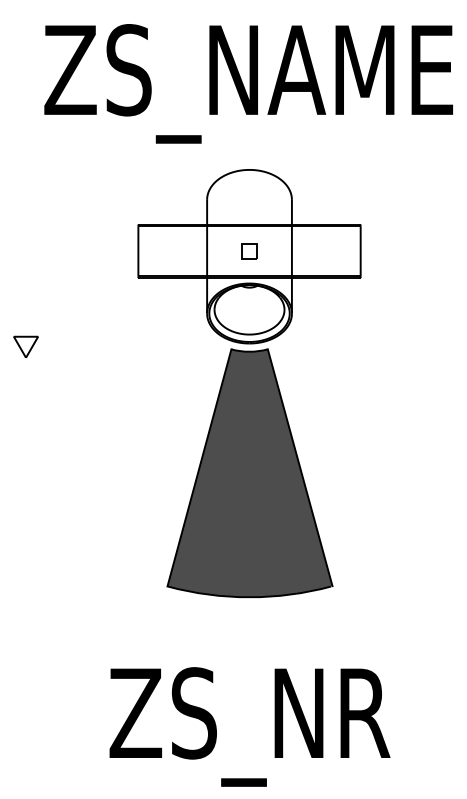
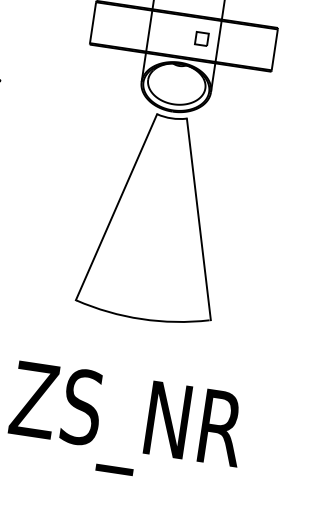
part: (249, 251) -> (201, 39), moved
fill: (249, 473) -> (156, 217), removed

